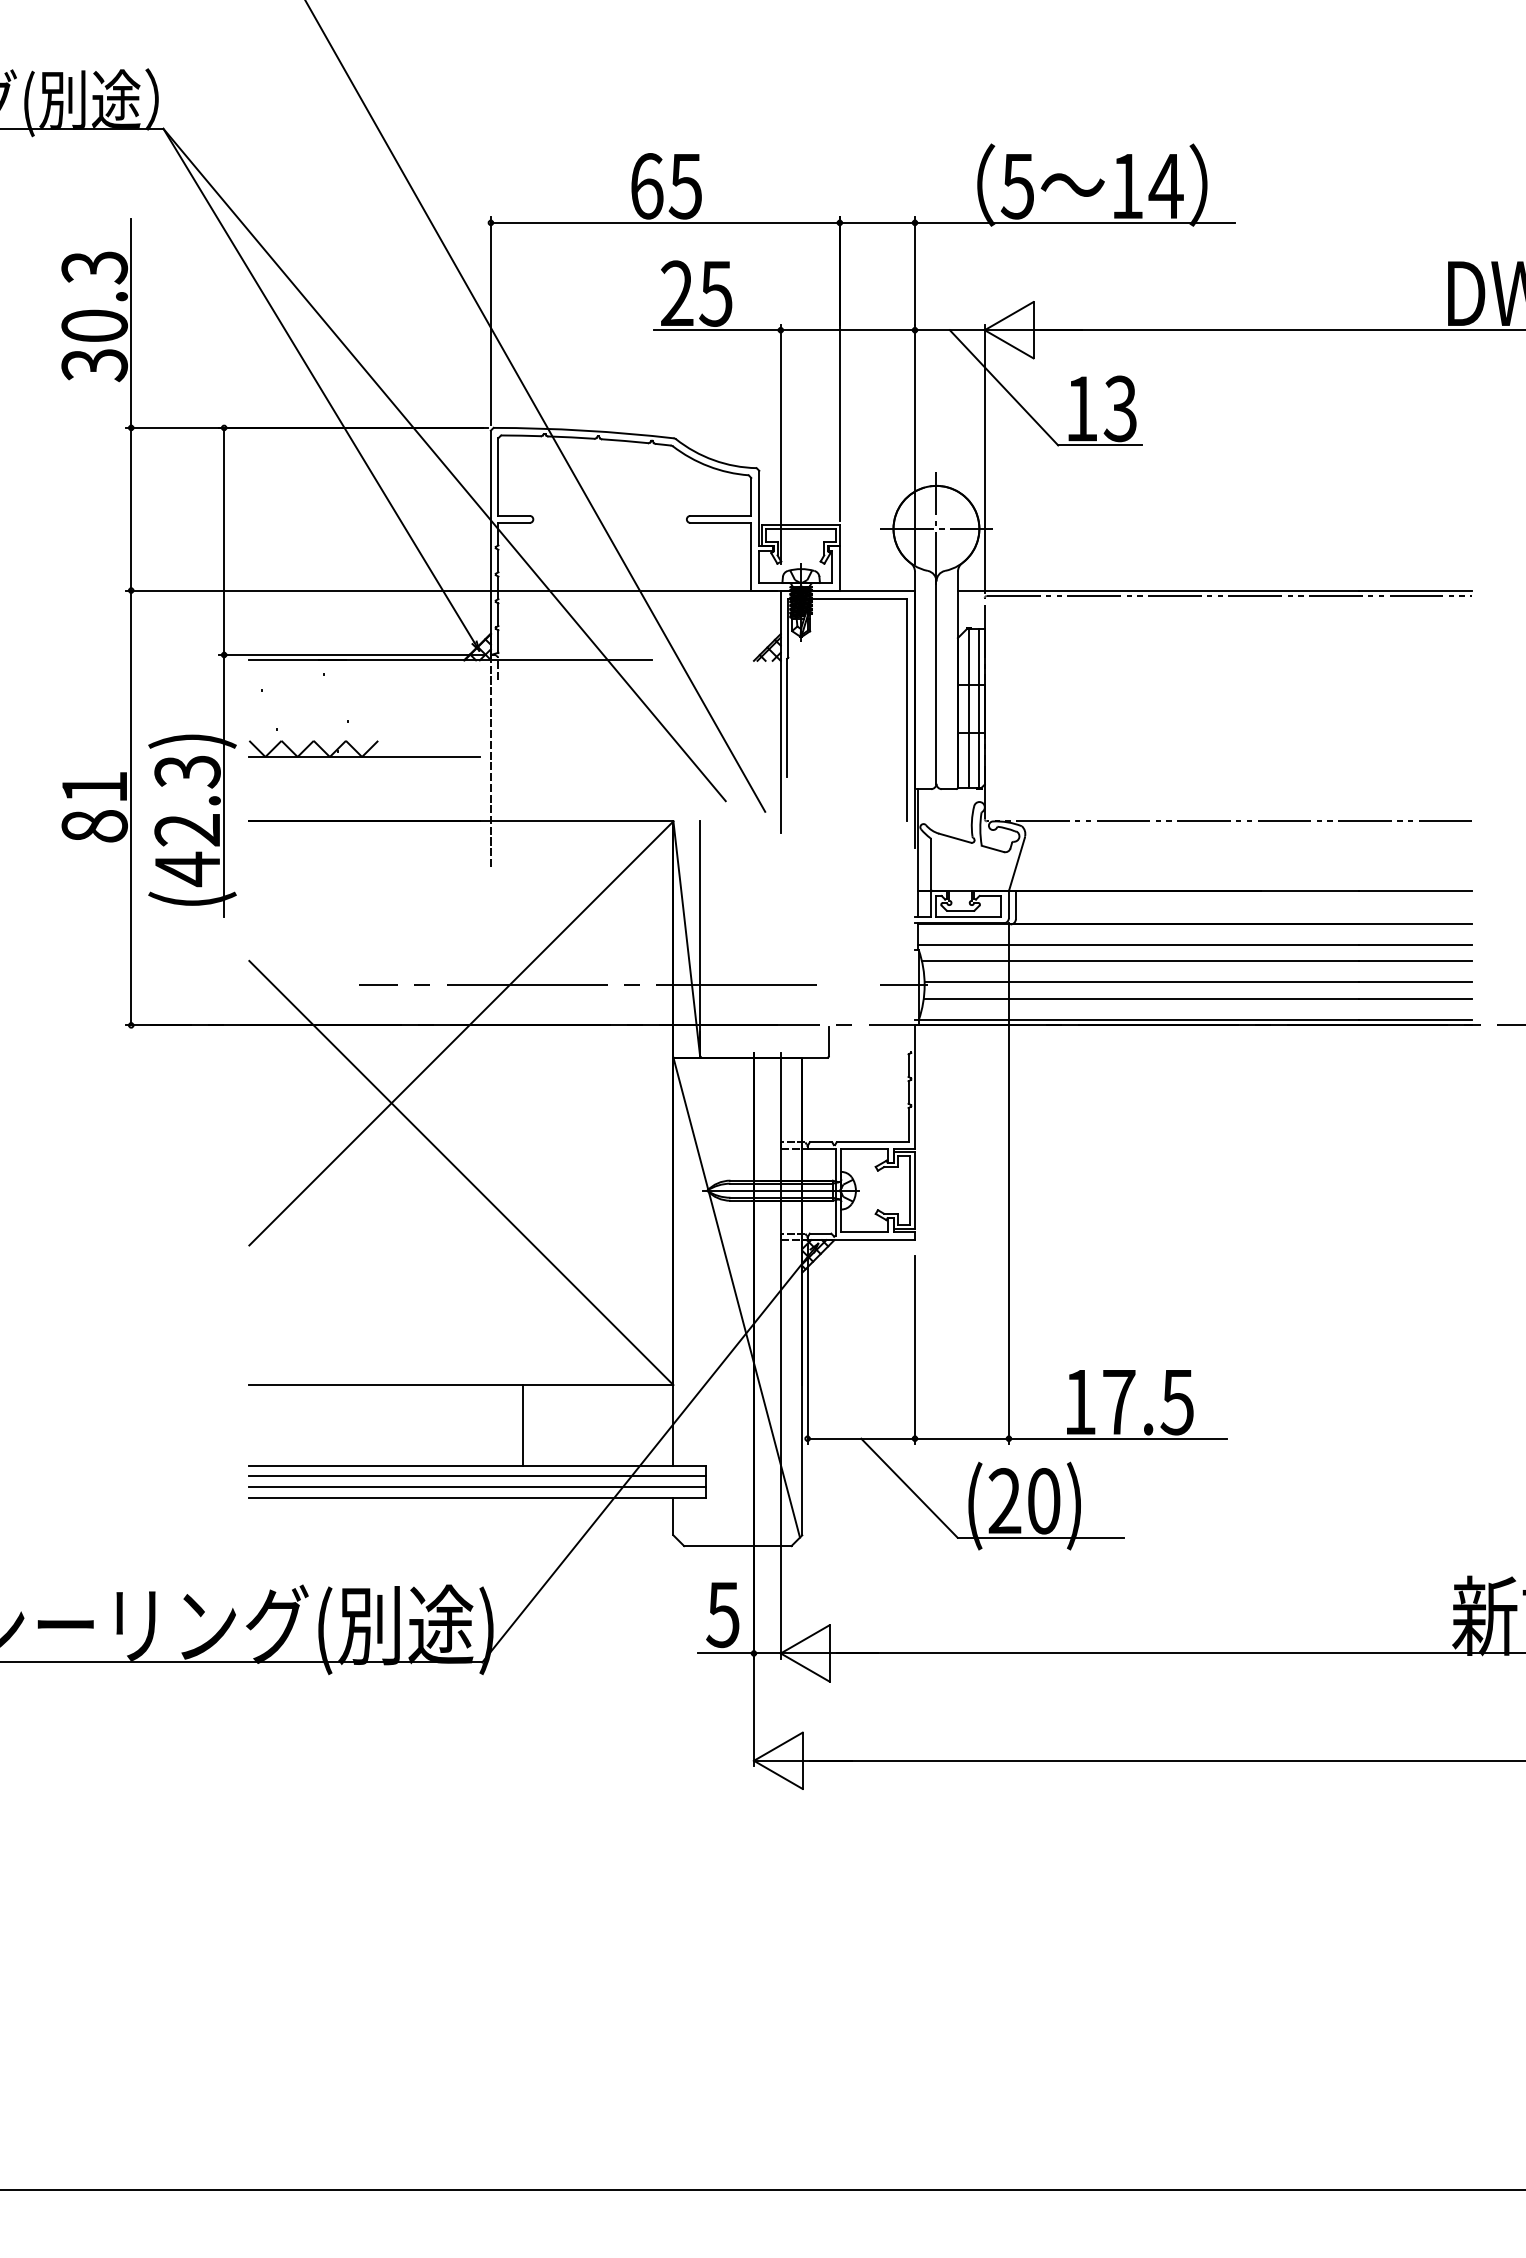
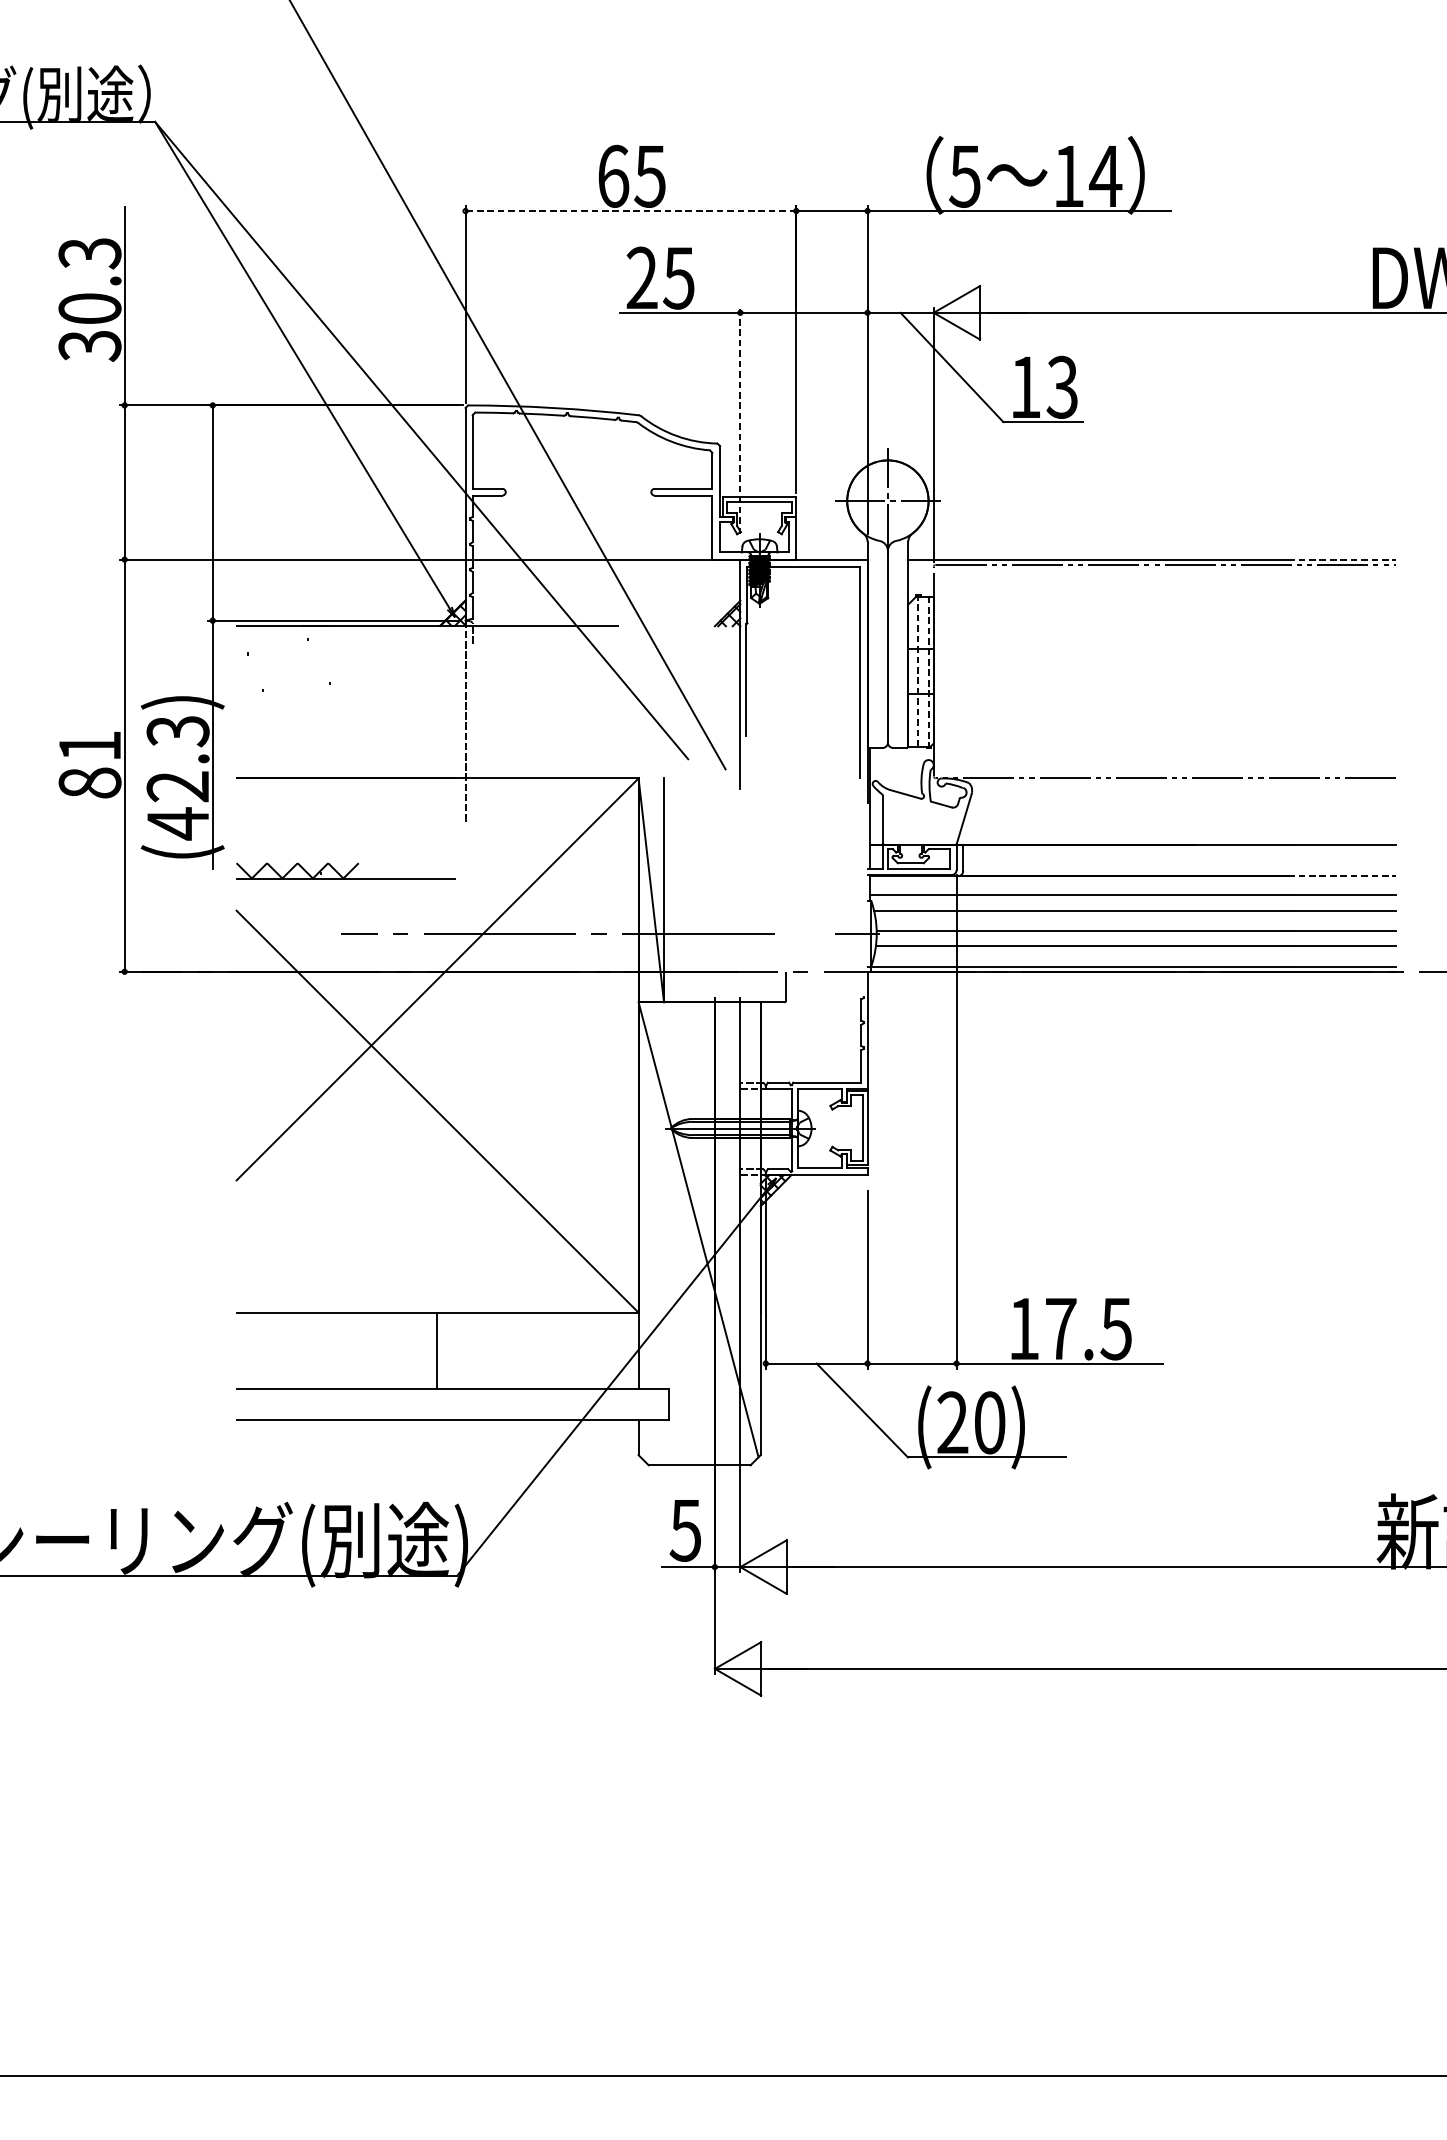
line: (664, 222) -> (630, 210), solid -> dashed
line: (780, 443) -> (740, 420), solid -> dashed
line: (1415, 590) -> (1342, 559), solid -> dashed
line: (968, 708) -> (918, 671), solid -> dashed
line: (979, 709) -> (928, 672), solid -> dashed
part: (364, 748) -> (345, 870), moved
line: (1415, 924) -> (1342, 876), solid -> dashed
line: (523, 1425) -> (437, 1351), moved
line: (477, 1476) -> (452, 1399), removed
line: (477, 1487) -> (452, 1409), removed

